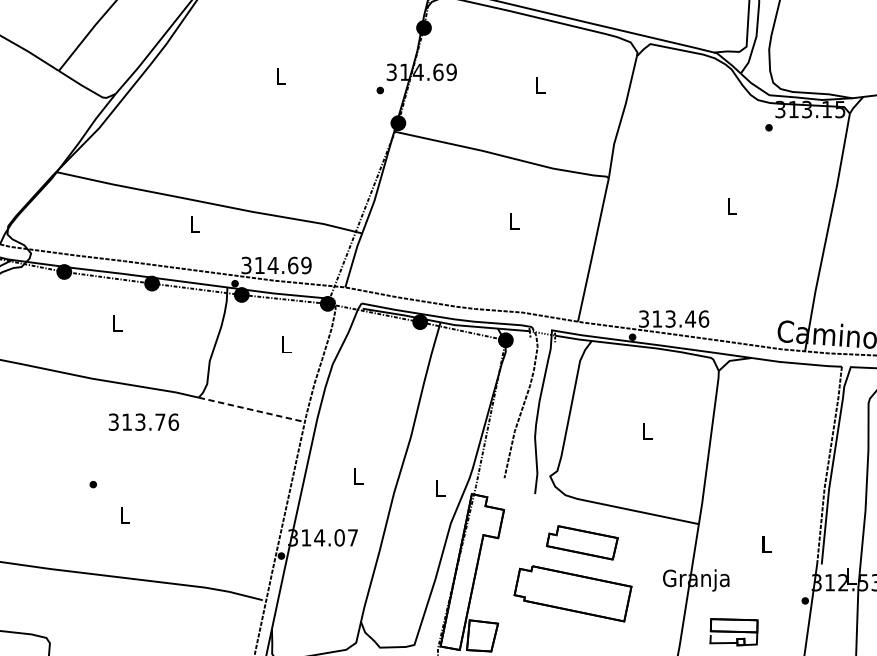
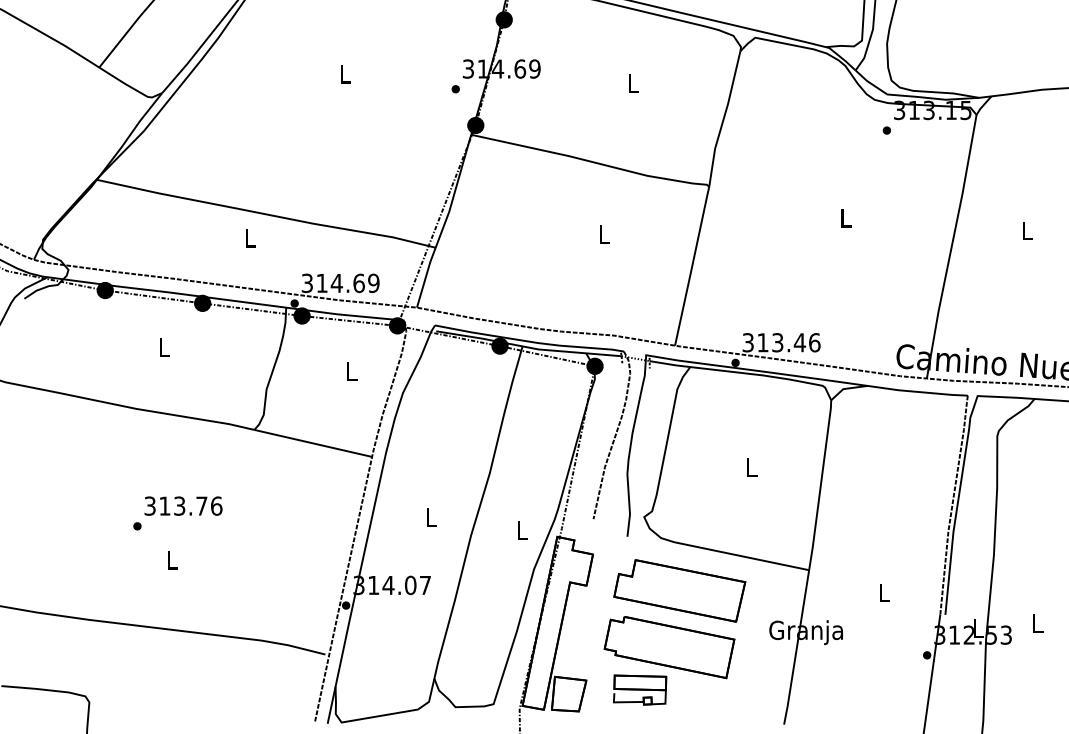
line: (252, 409) -> (313, 443), dashed -> solid
text: (143, 421) -> (183, 505), moved
part: (582, 542) -> (679, 590), size x1.67
part: (734, 631) -> (640, 689), moved

